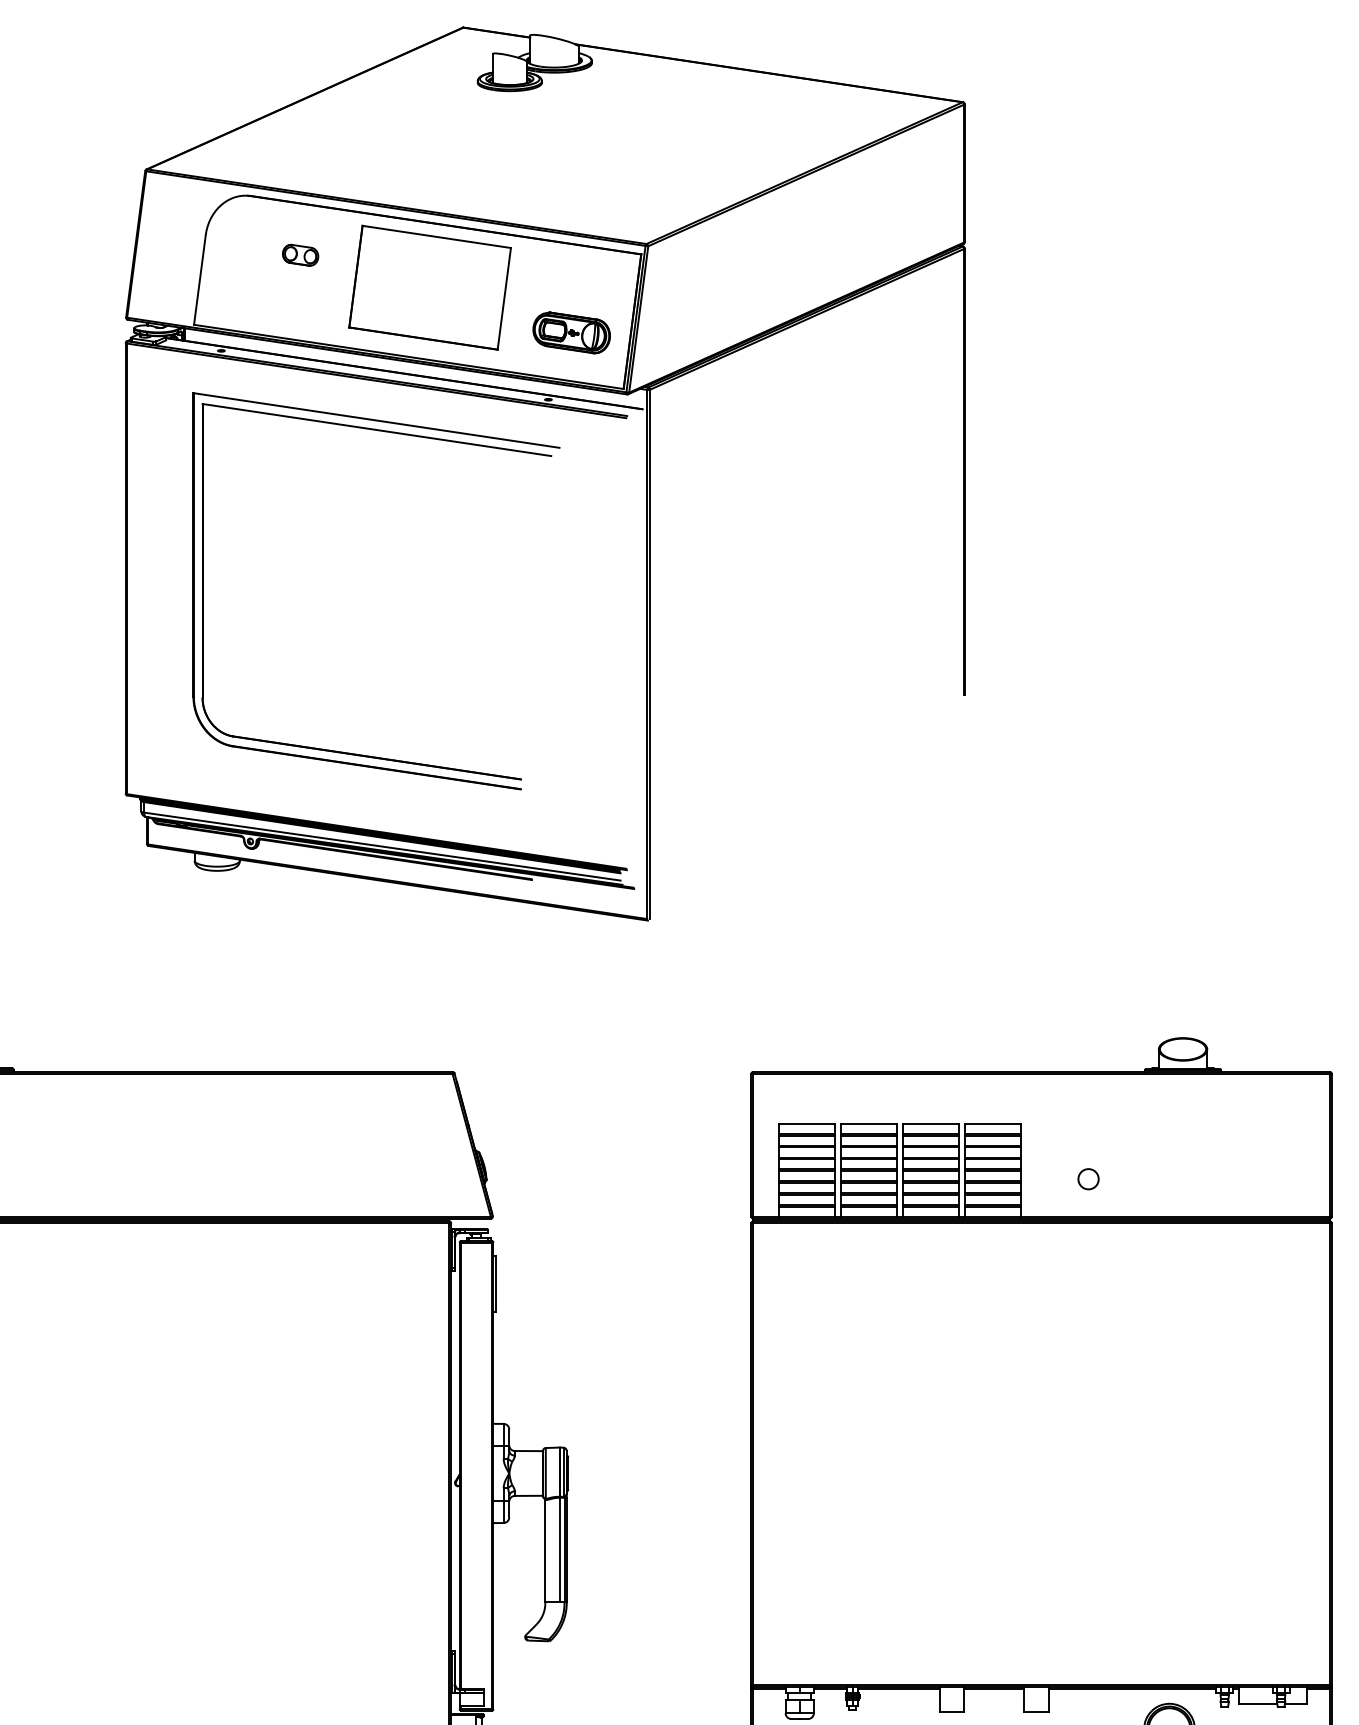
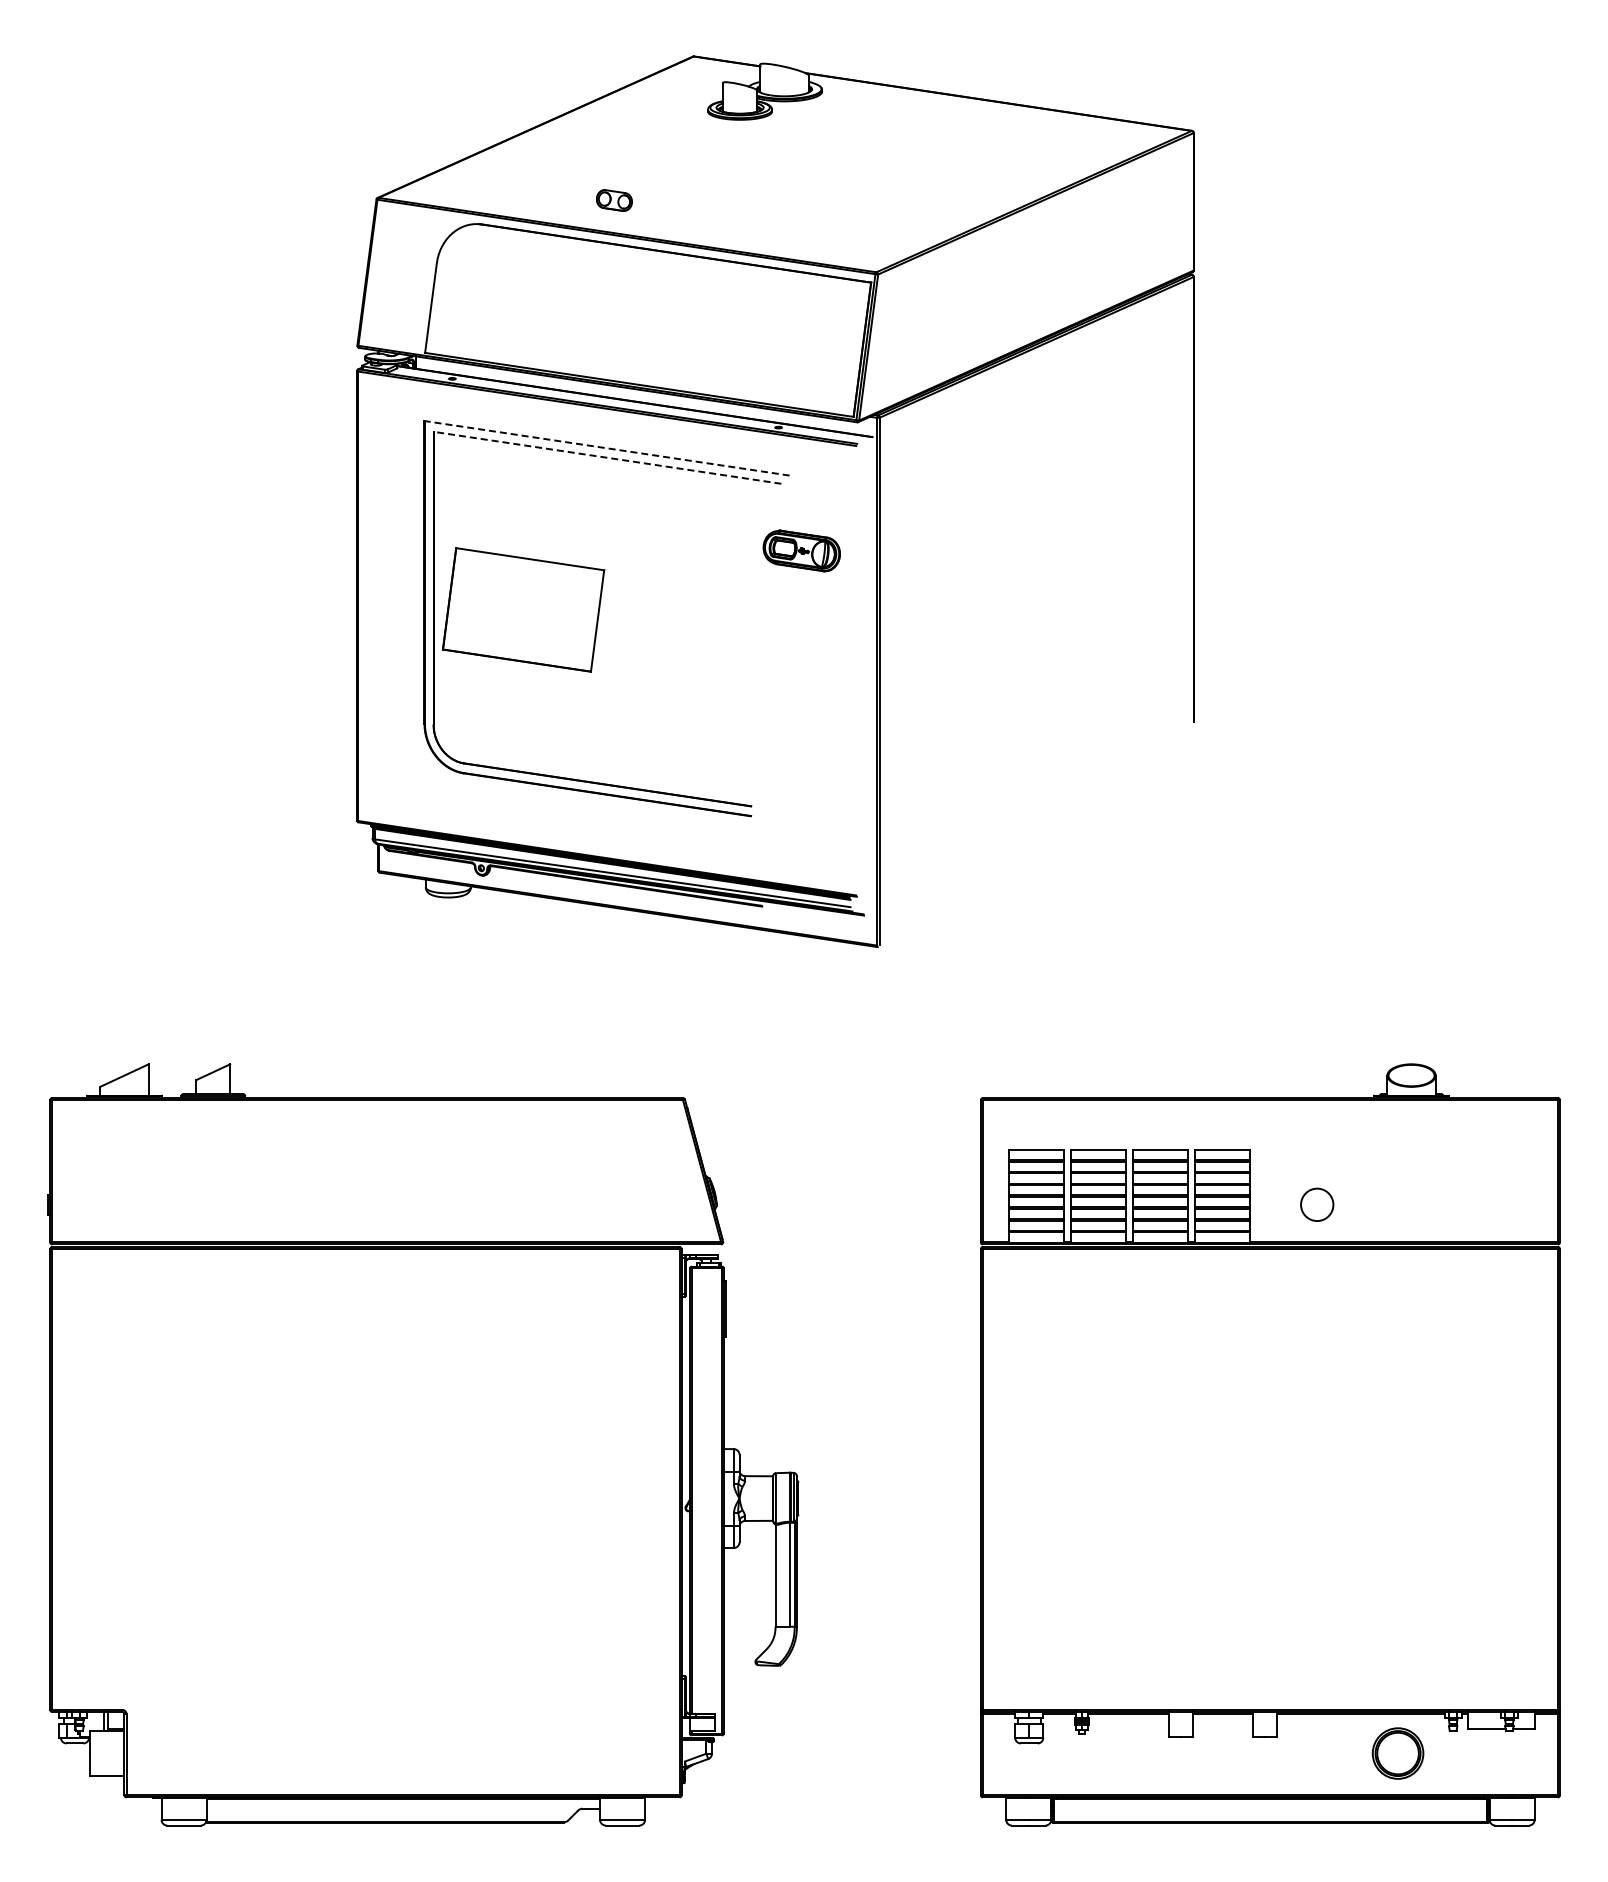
part: (300, 255) -> (614, 200), moved
part: (430, 287) -> (523, 609), moved
part: (571, 332) -> (801, 550), moved
line: (376, 420) -> (607, 448), solid -> dashed
line: (376, 429) -> (607, 457), solid -> dashed
circle: (1088, 1179) -> (1317, 1205), size x1.6

